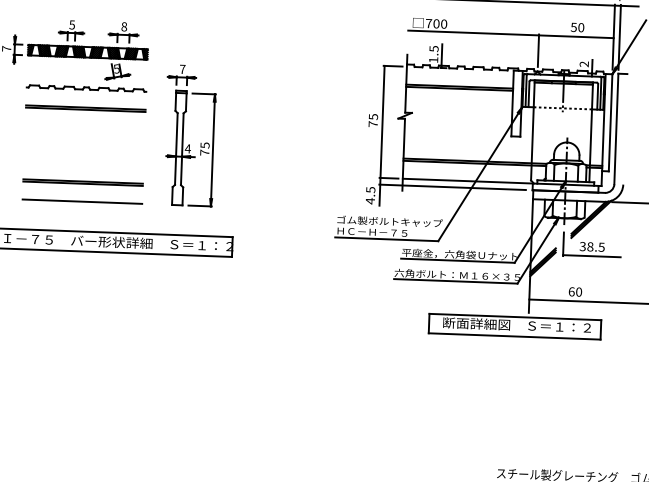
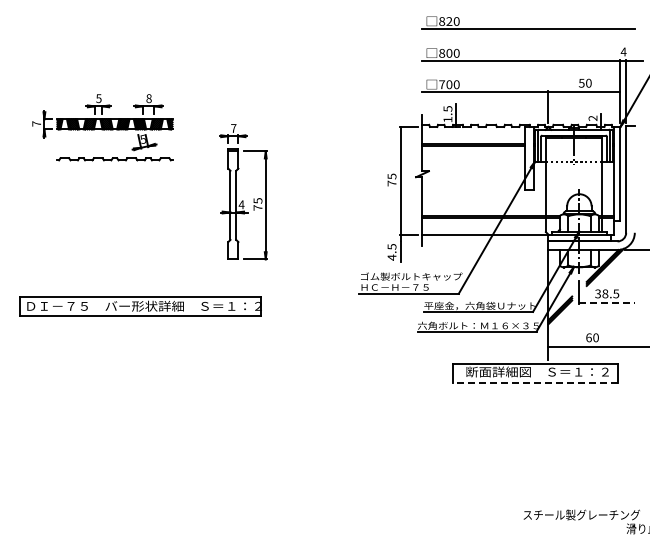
line: (85, 108) -> (114, 178), removed
part: (183, 135) -> (236, 192), moved
line: (82, 182) -> (114, 249), removed
line: (452, 187) -> (470, 241), removed
line: (81, 201) -> (114, 268), removed
line: (592, 255) -> (607, 302), solid -> dashed
line: (514, 336) -> (535, 382), solid -> dashed

